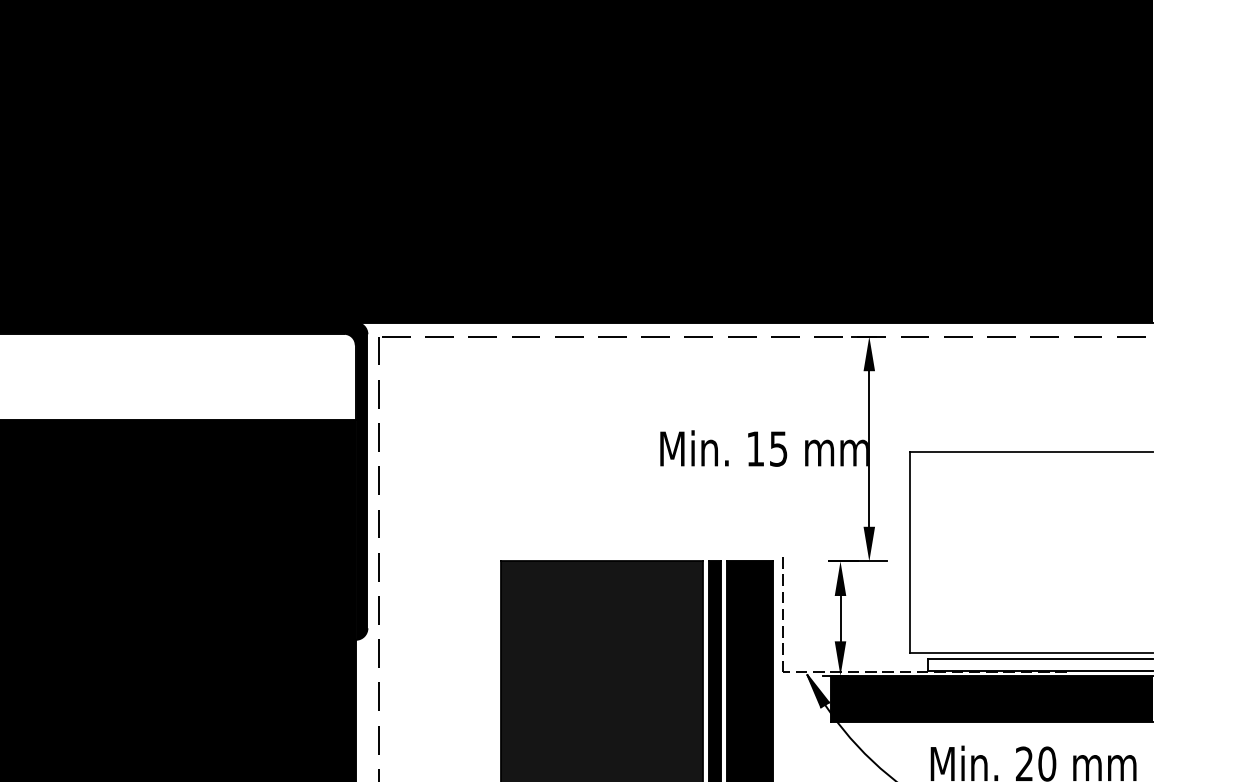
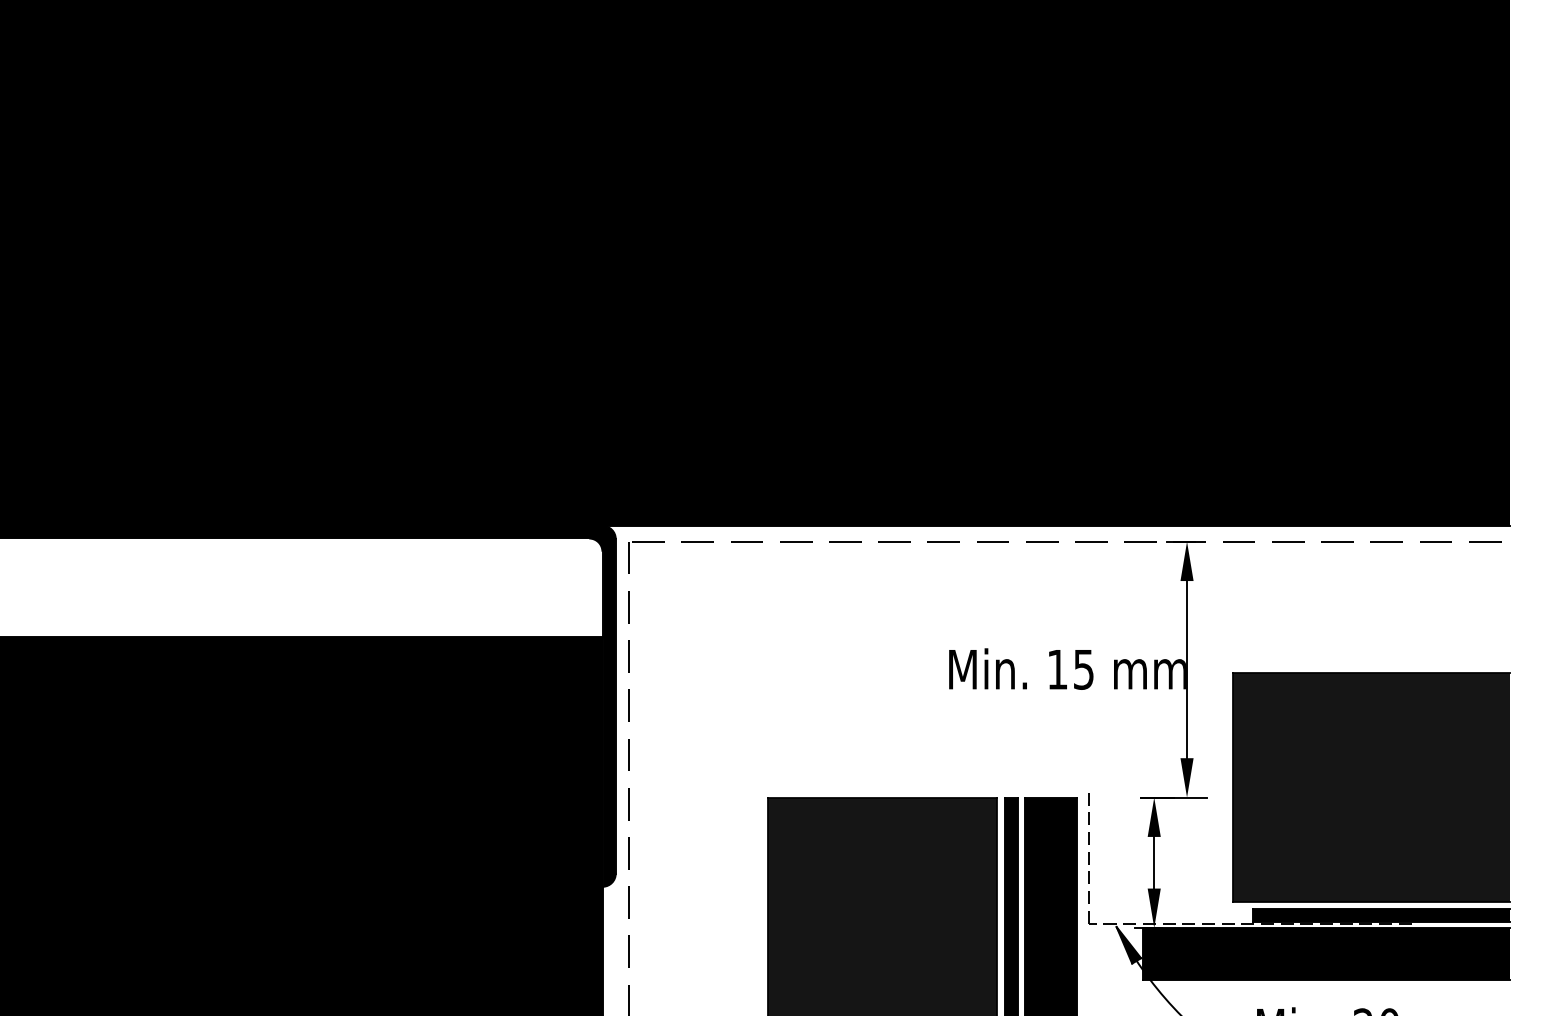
fill: (1031, 552) -> (1371, 787), added
fill: (1040, 664) -> (1381, 914), added

